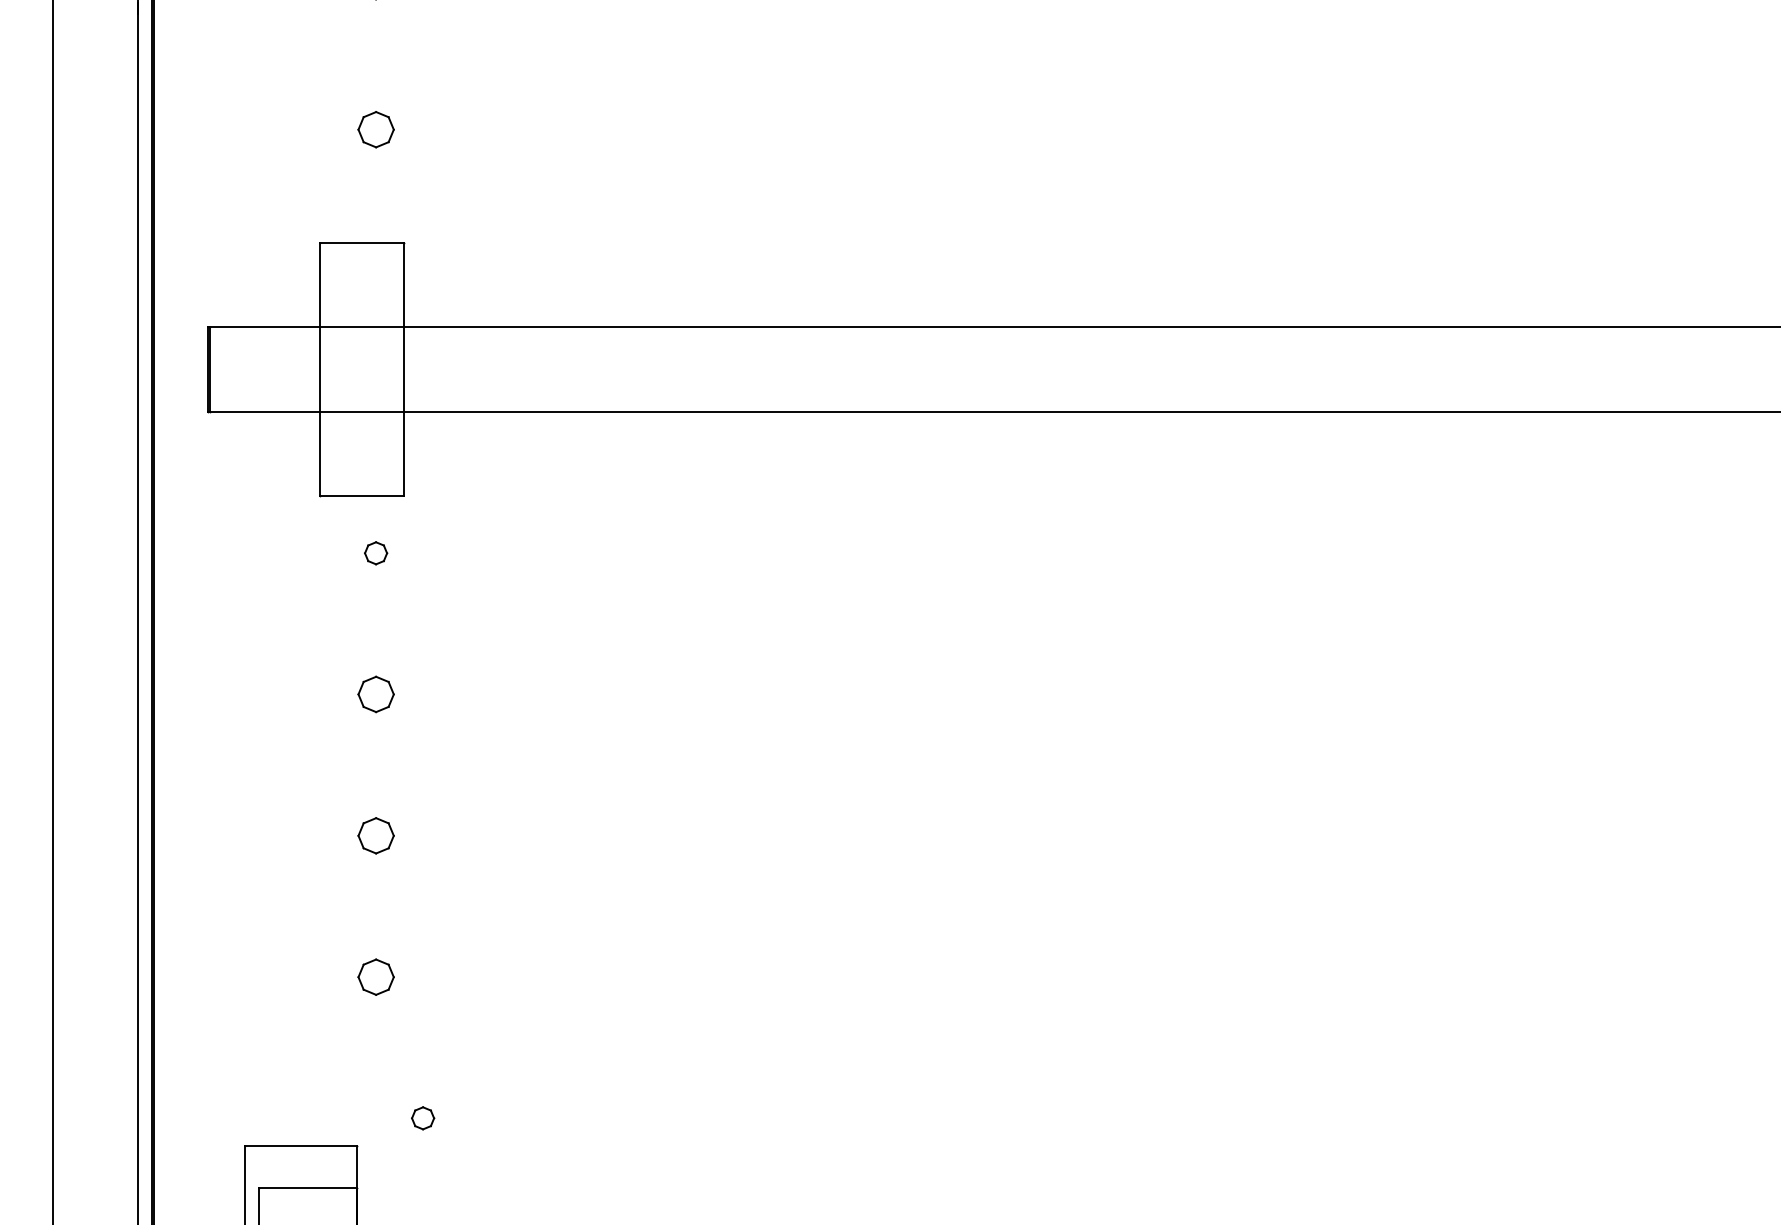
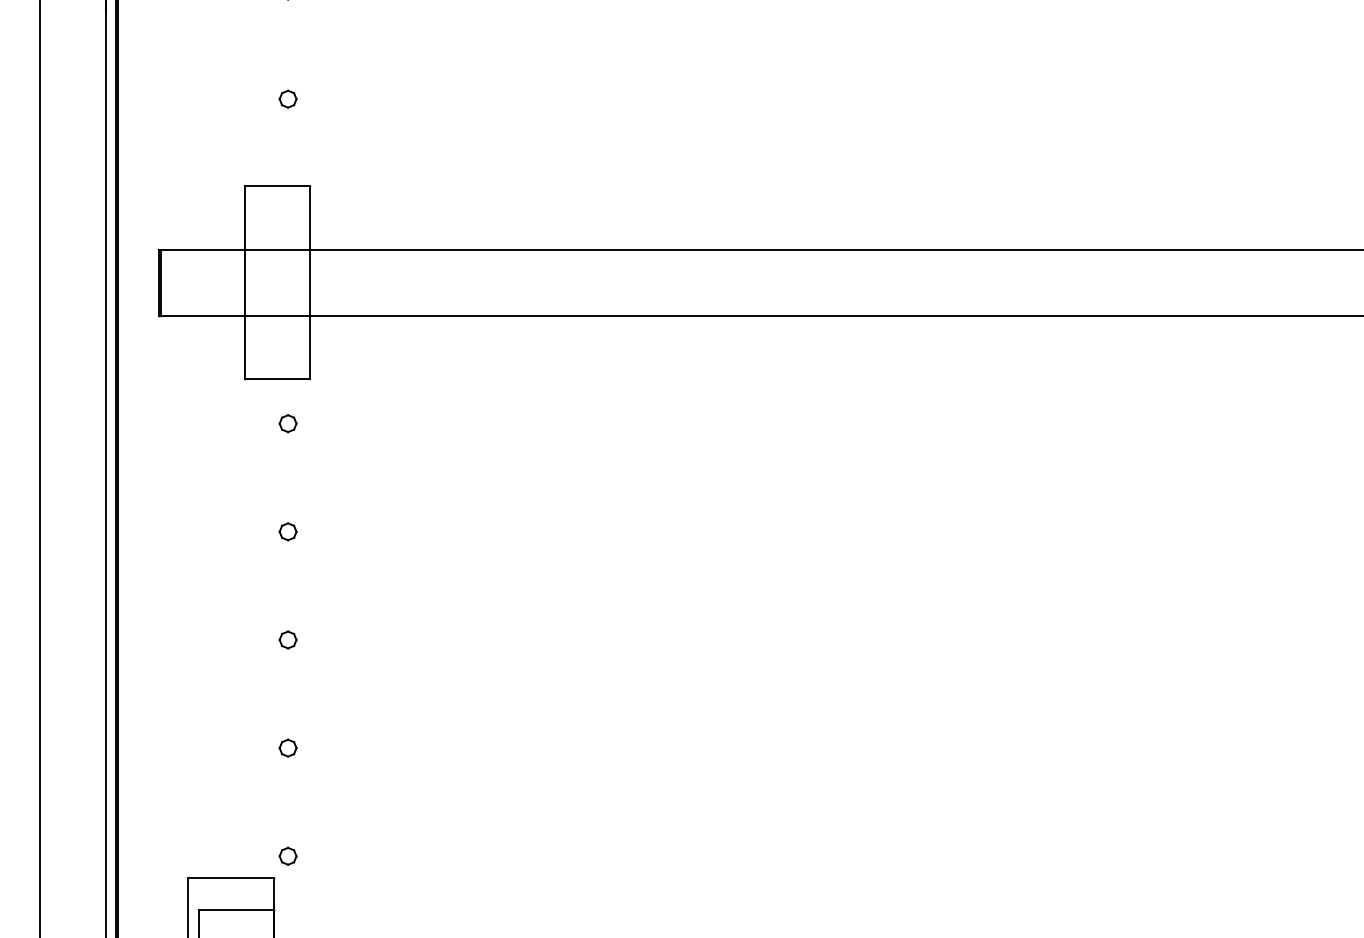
part: (375, 128) -> (287, 98), size x0.62
part: (375, 694) -> (287, 531), size x0.62
part: (375, 835) -> (287, 639), size x0.62
part: (375, 976) -> (287, 747), size x0.62
part: (422, 1117) -> (287, 855), moved

